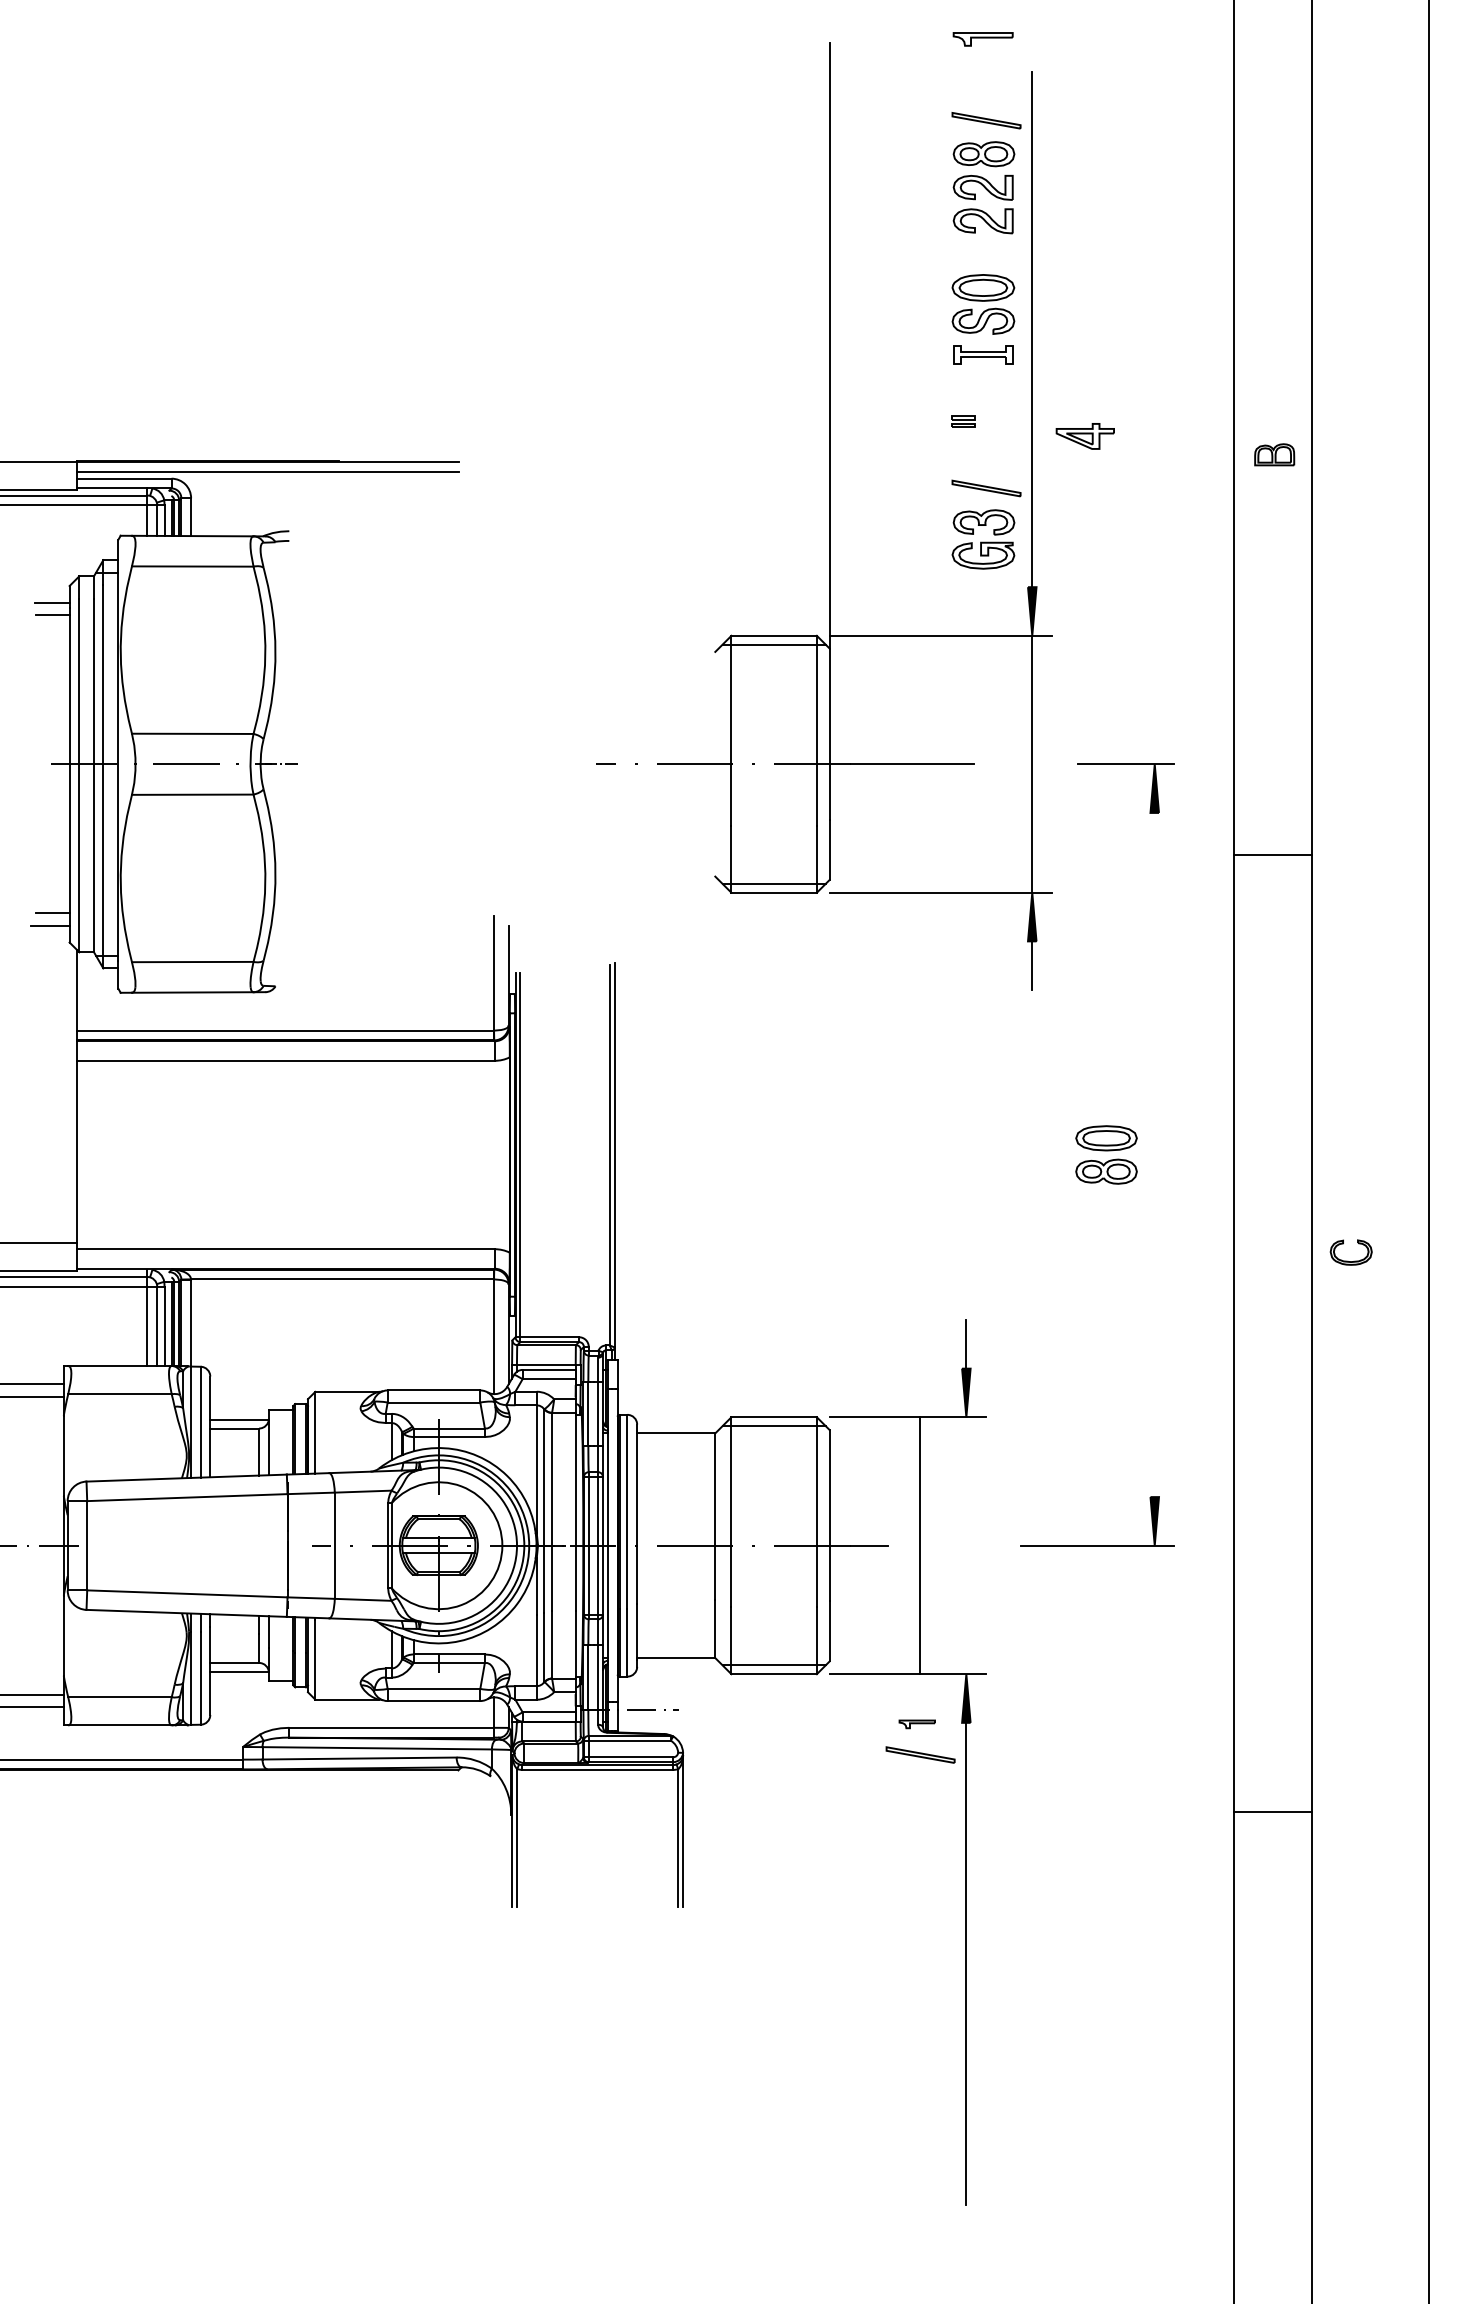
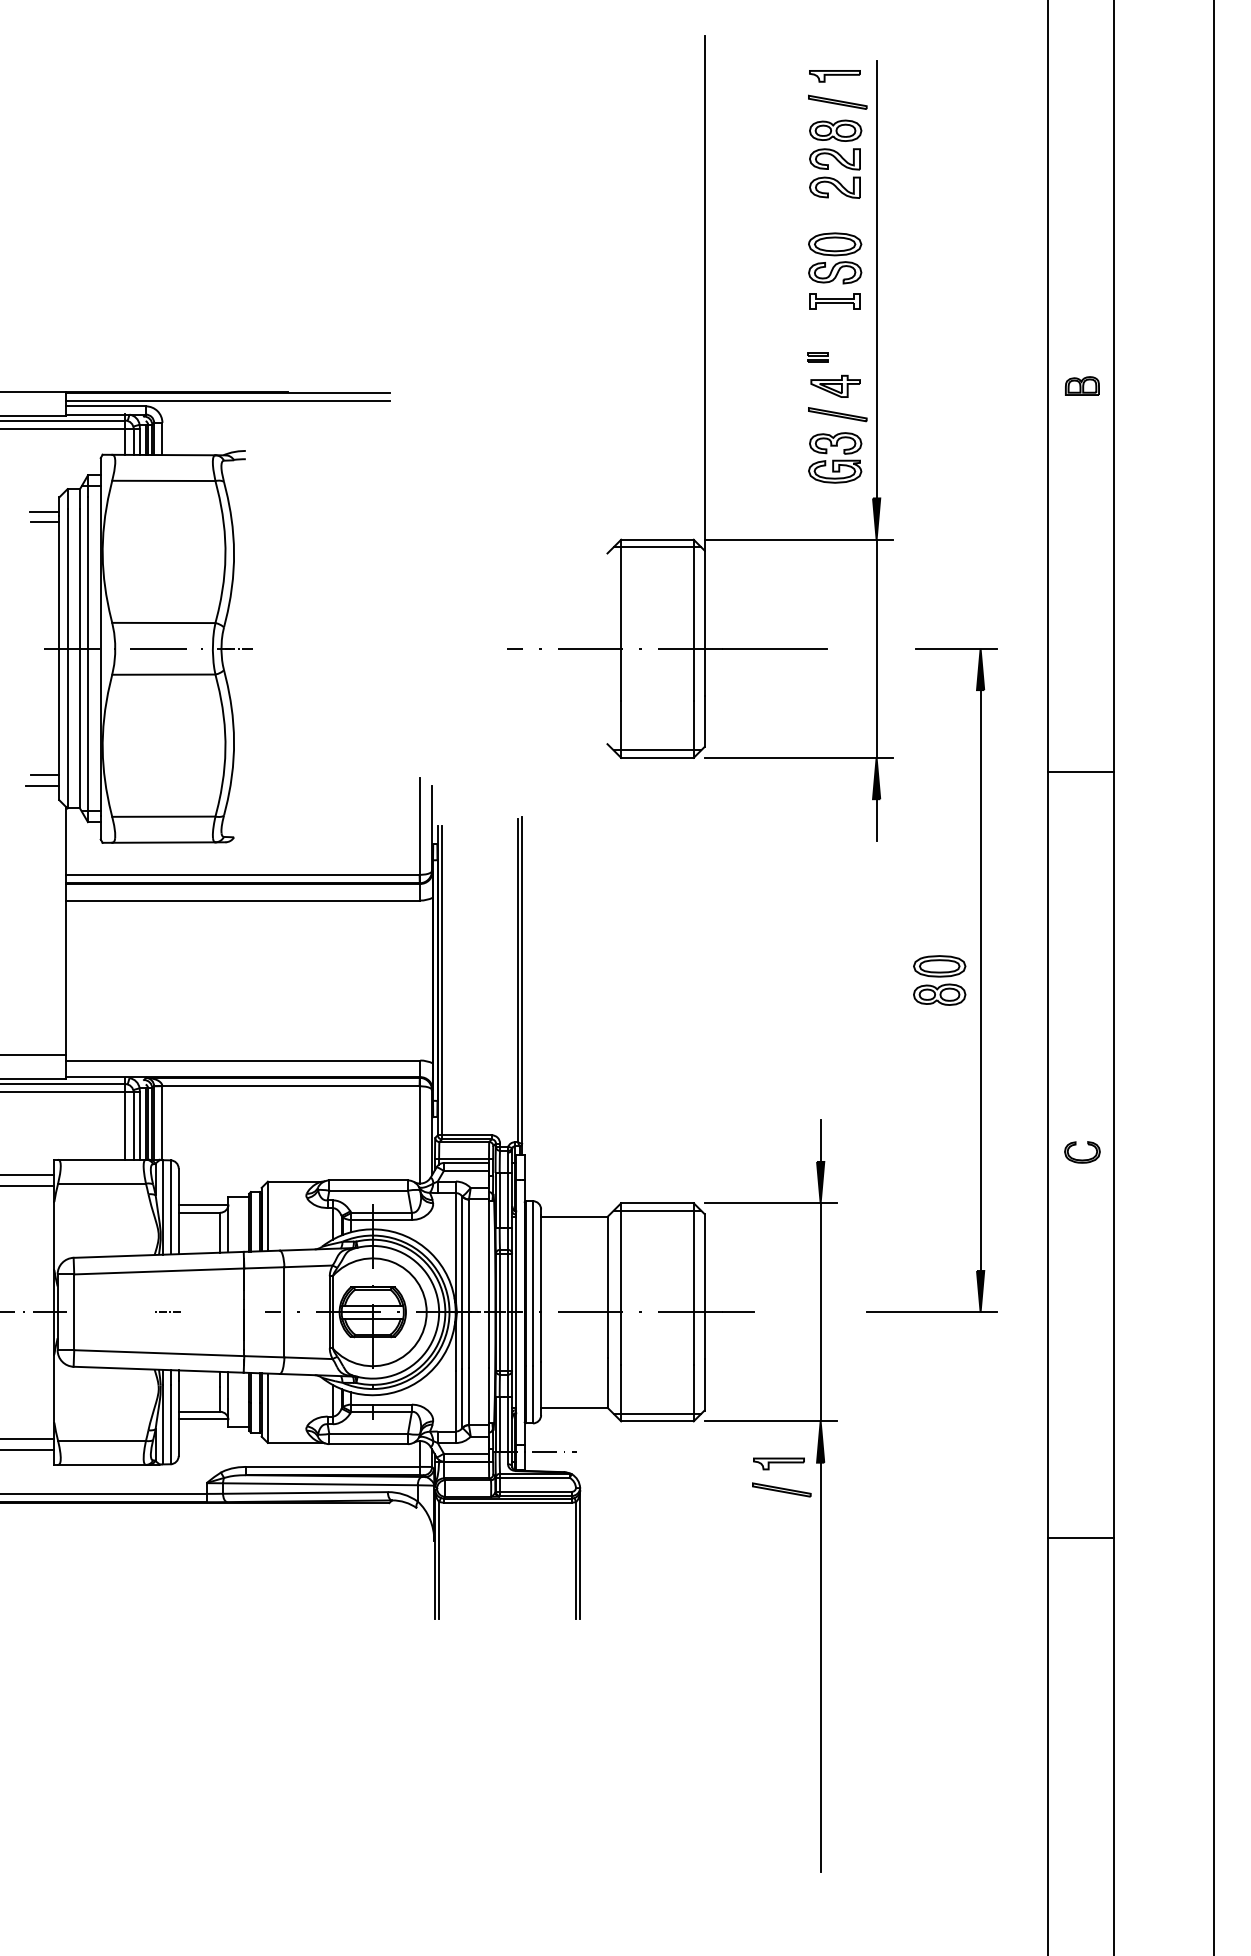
part: (982, 39) -> (834, 76), moved
part: (1085, 435) -> (835, 385), moved
line: (1272, 855) -> (1080, 772), moved
line: (1154, 1154) -> (980, 980), added
part: (1351, 1260) -> (1082, 1159), moved
line: (197, 1545) -> (167, 1312), added
line: (920, 1545) -> (820, 1312), moved
part: (916, 1723) -> (778, 1463), size x1.67

